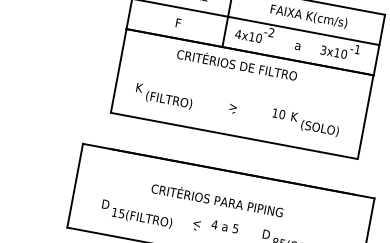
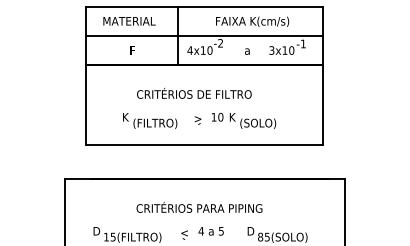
text: (237, 64) -> (194, 93), moved
text: (164, 96) -> (150, 120), moved
text: (306, 122) -> (244, 120), moved

